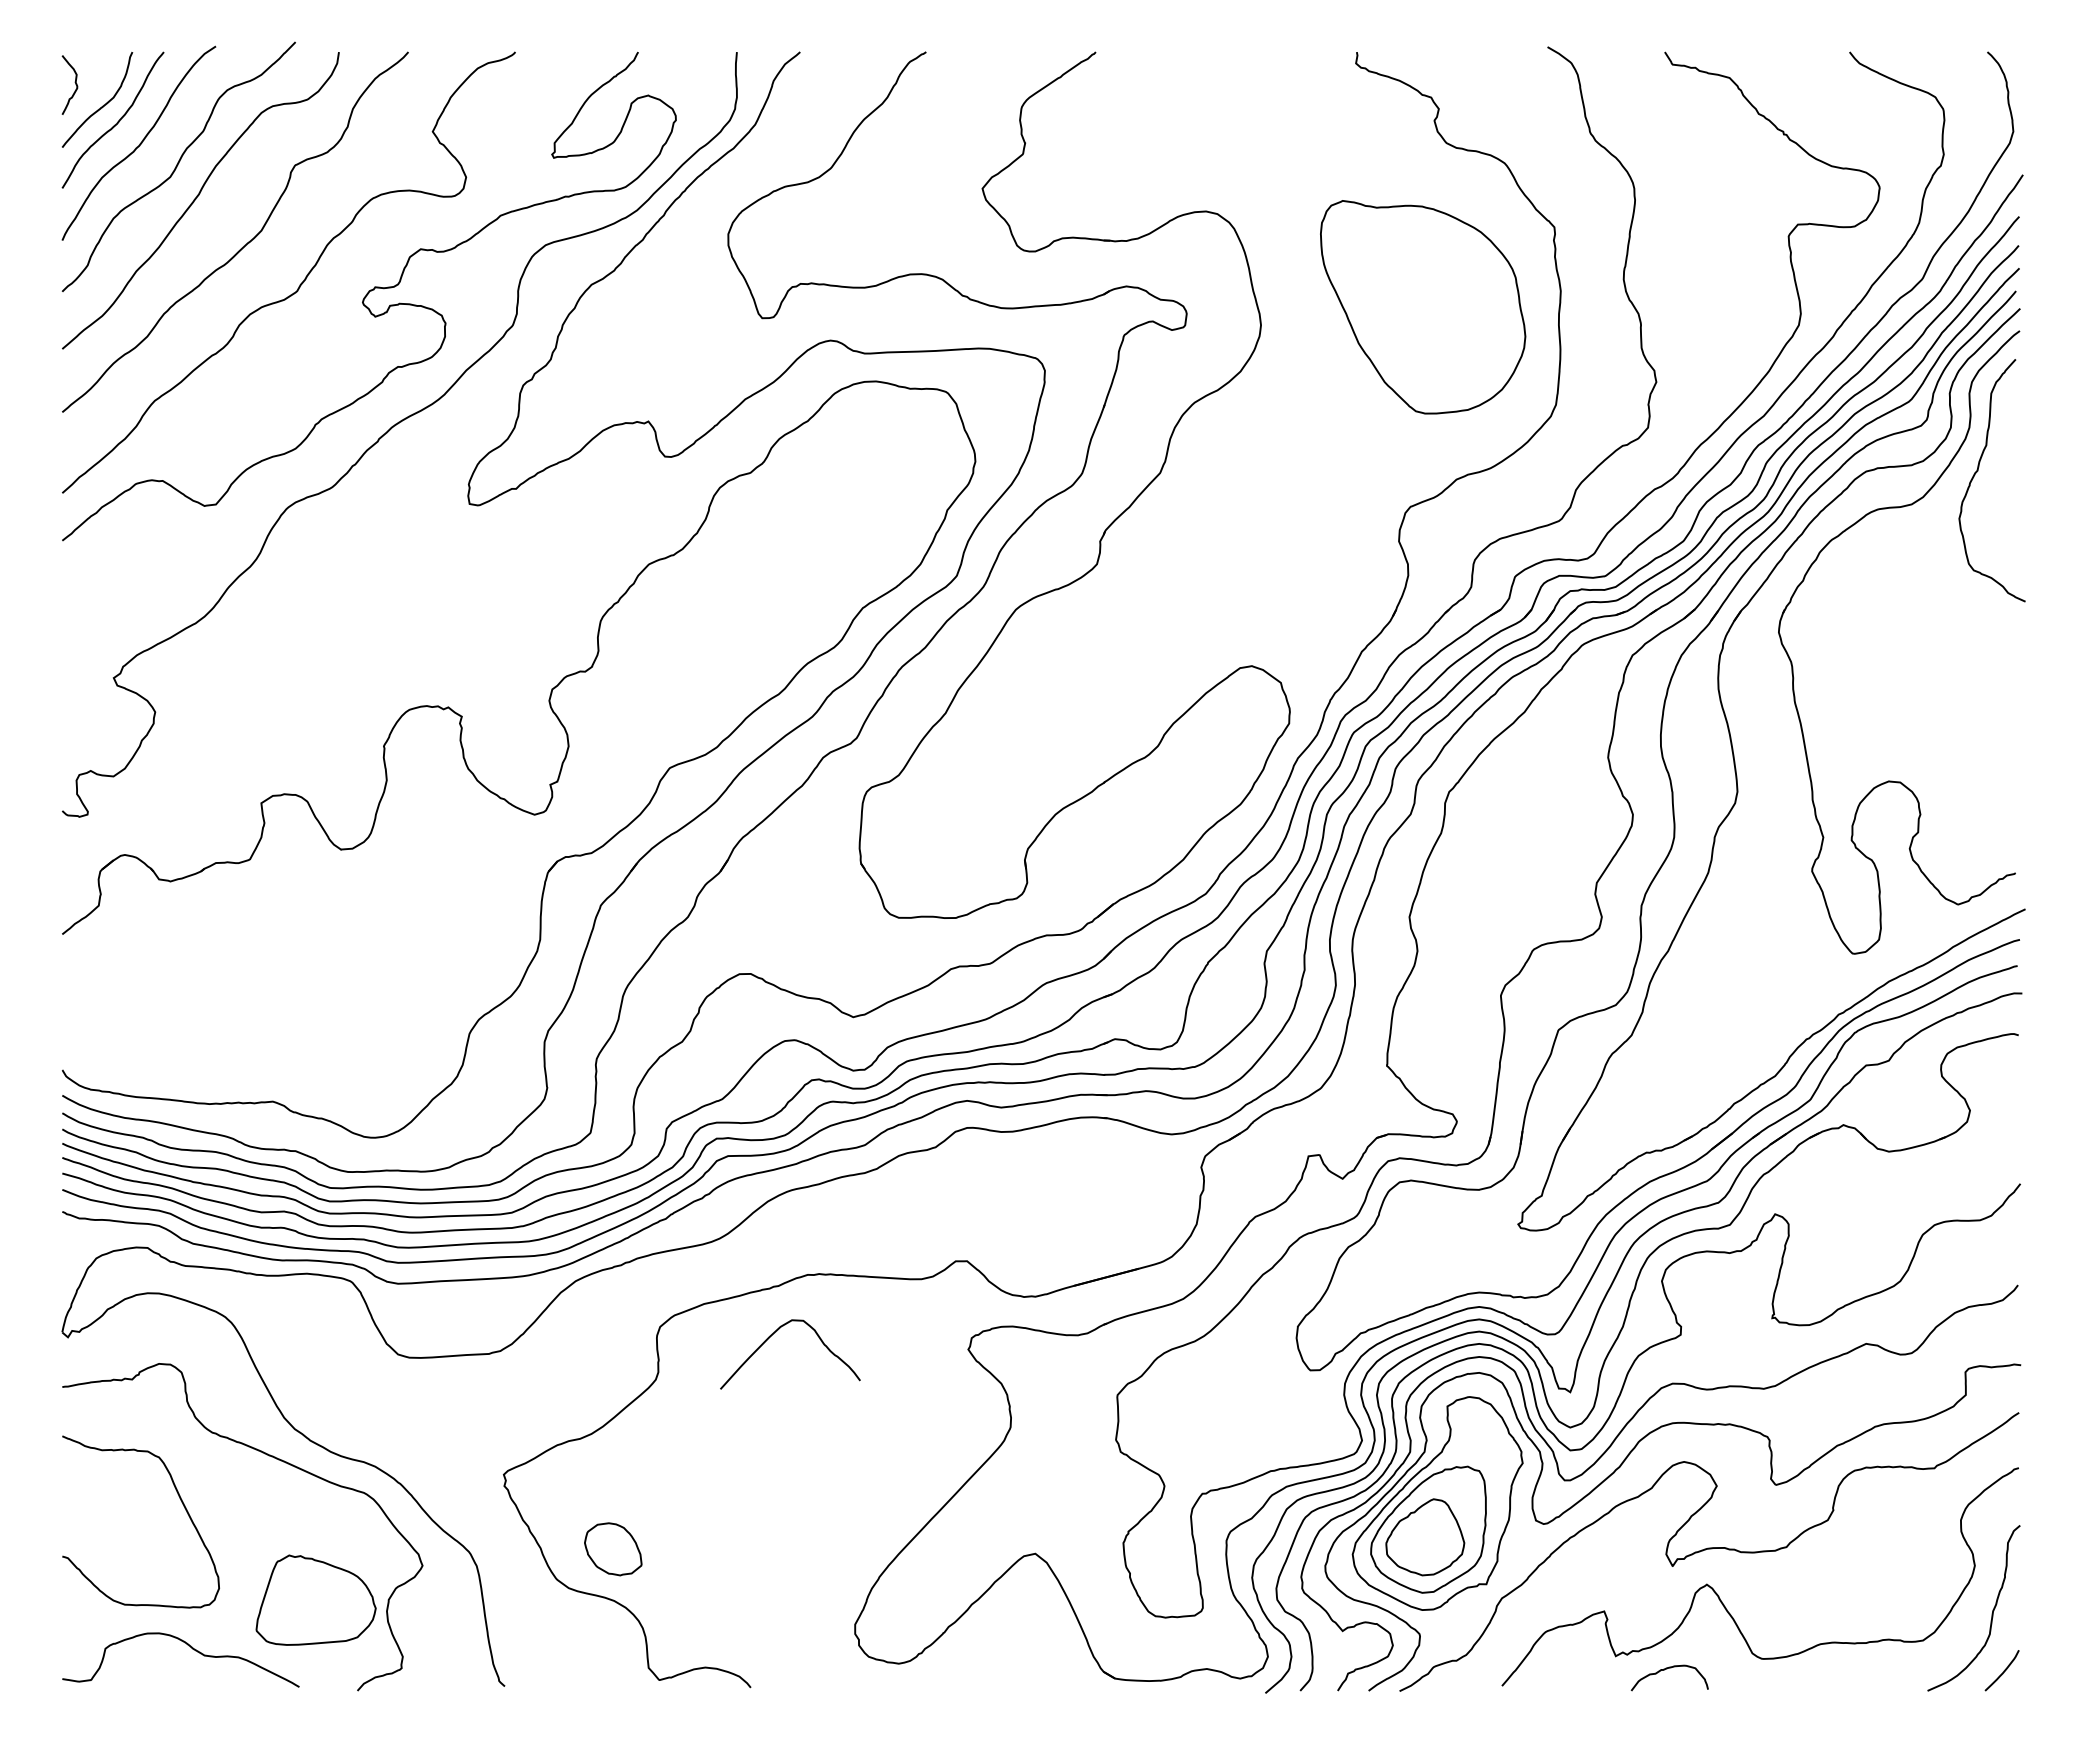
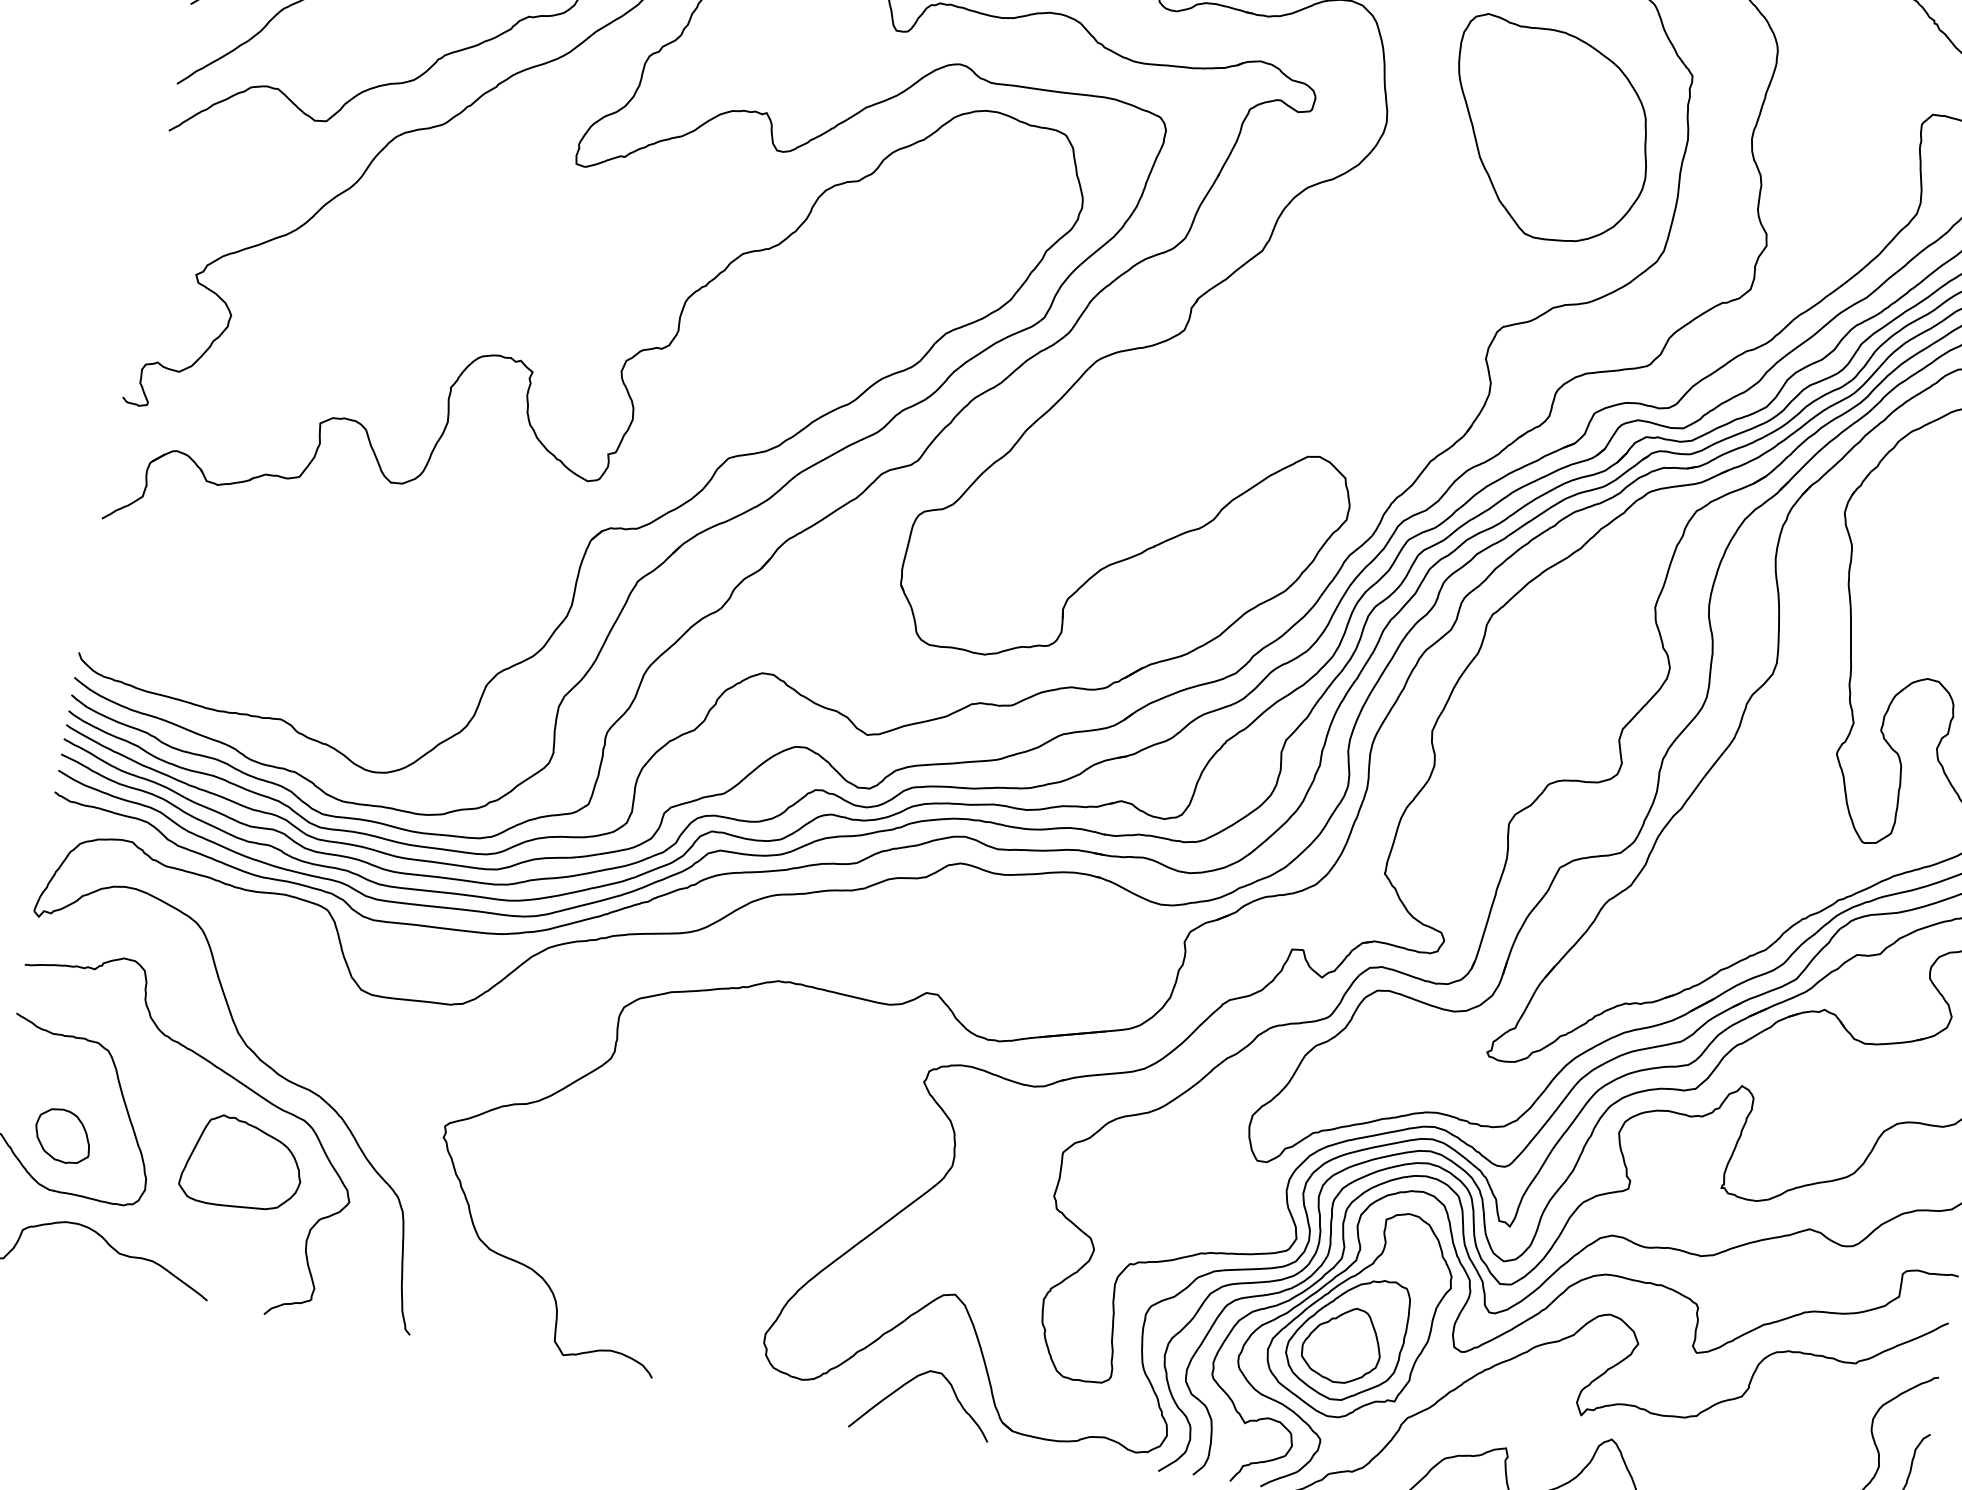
curve: (772, 1335) -> (908, 1382), moved
part: (613, 1549) -> (63, 1136), moved
part: (315, 1599) -> (242, 1163), moved

